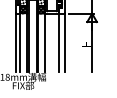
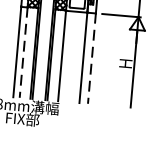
line: (20, 43) -> (23, 53), solid -> dashed
line: (64, 43) -> (91, 59), solid -> dashed

